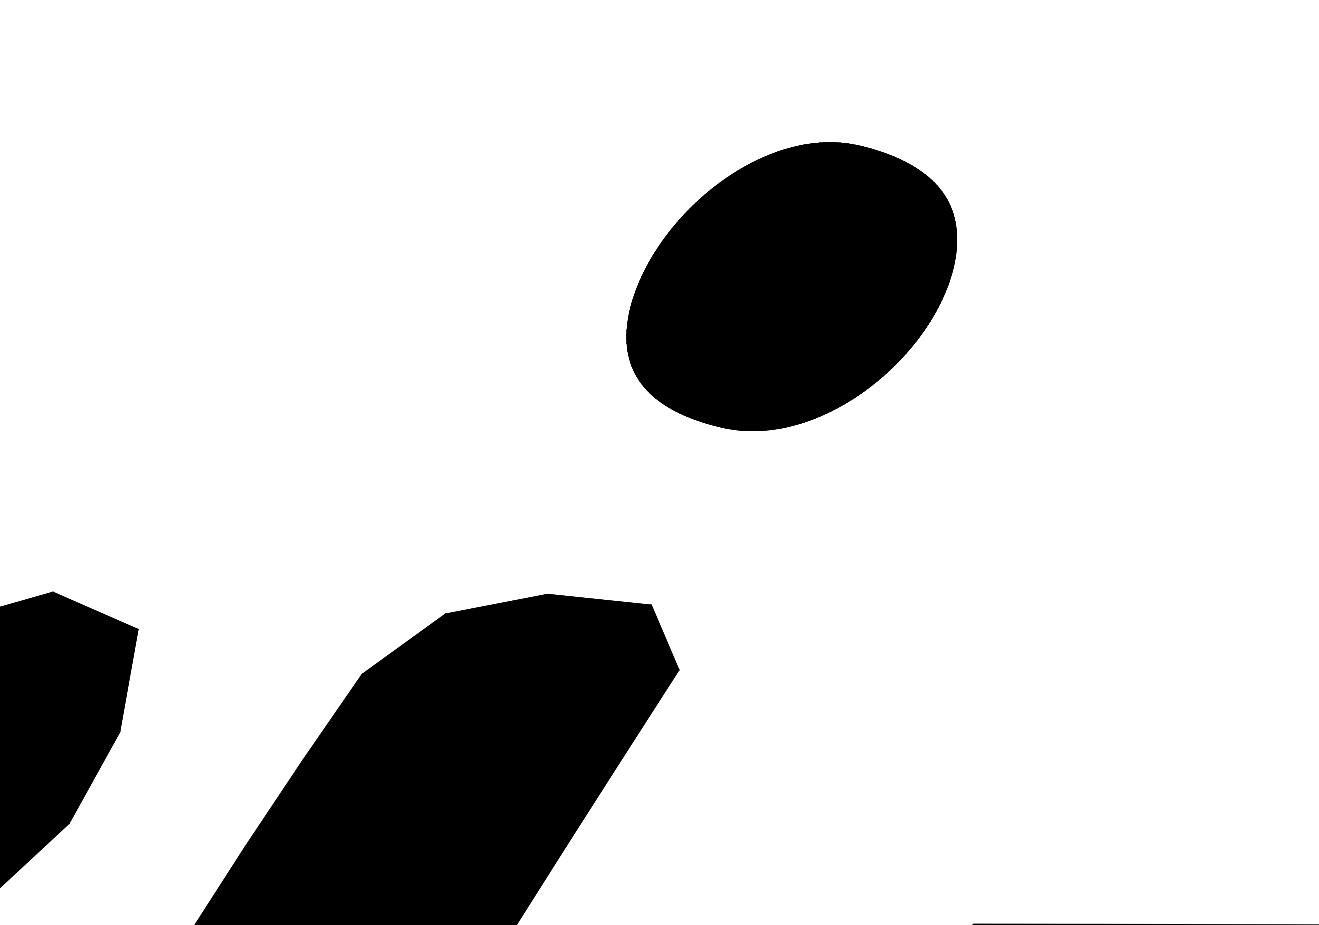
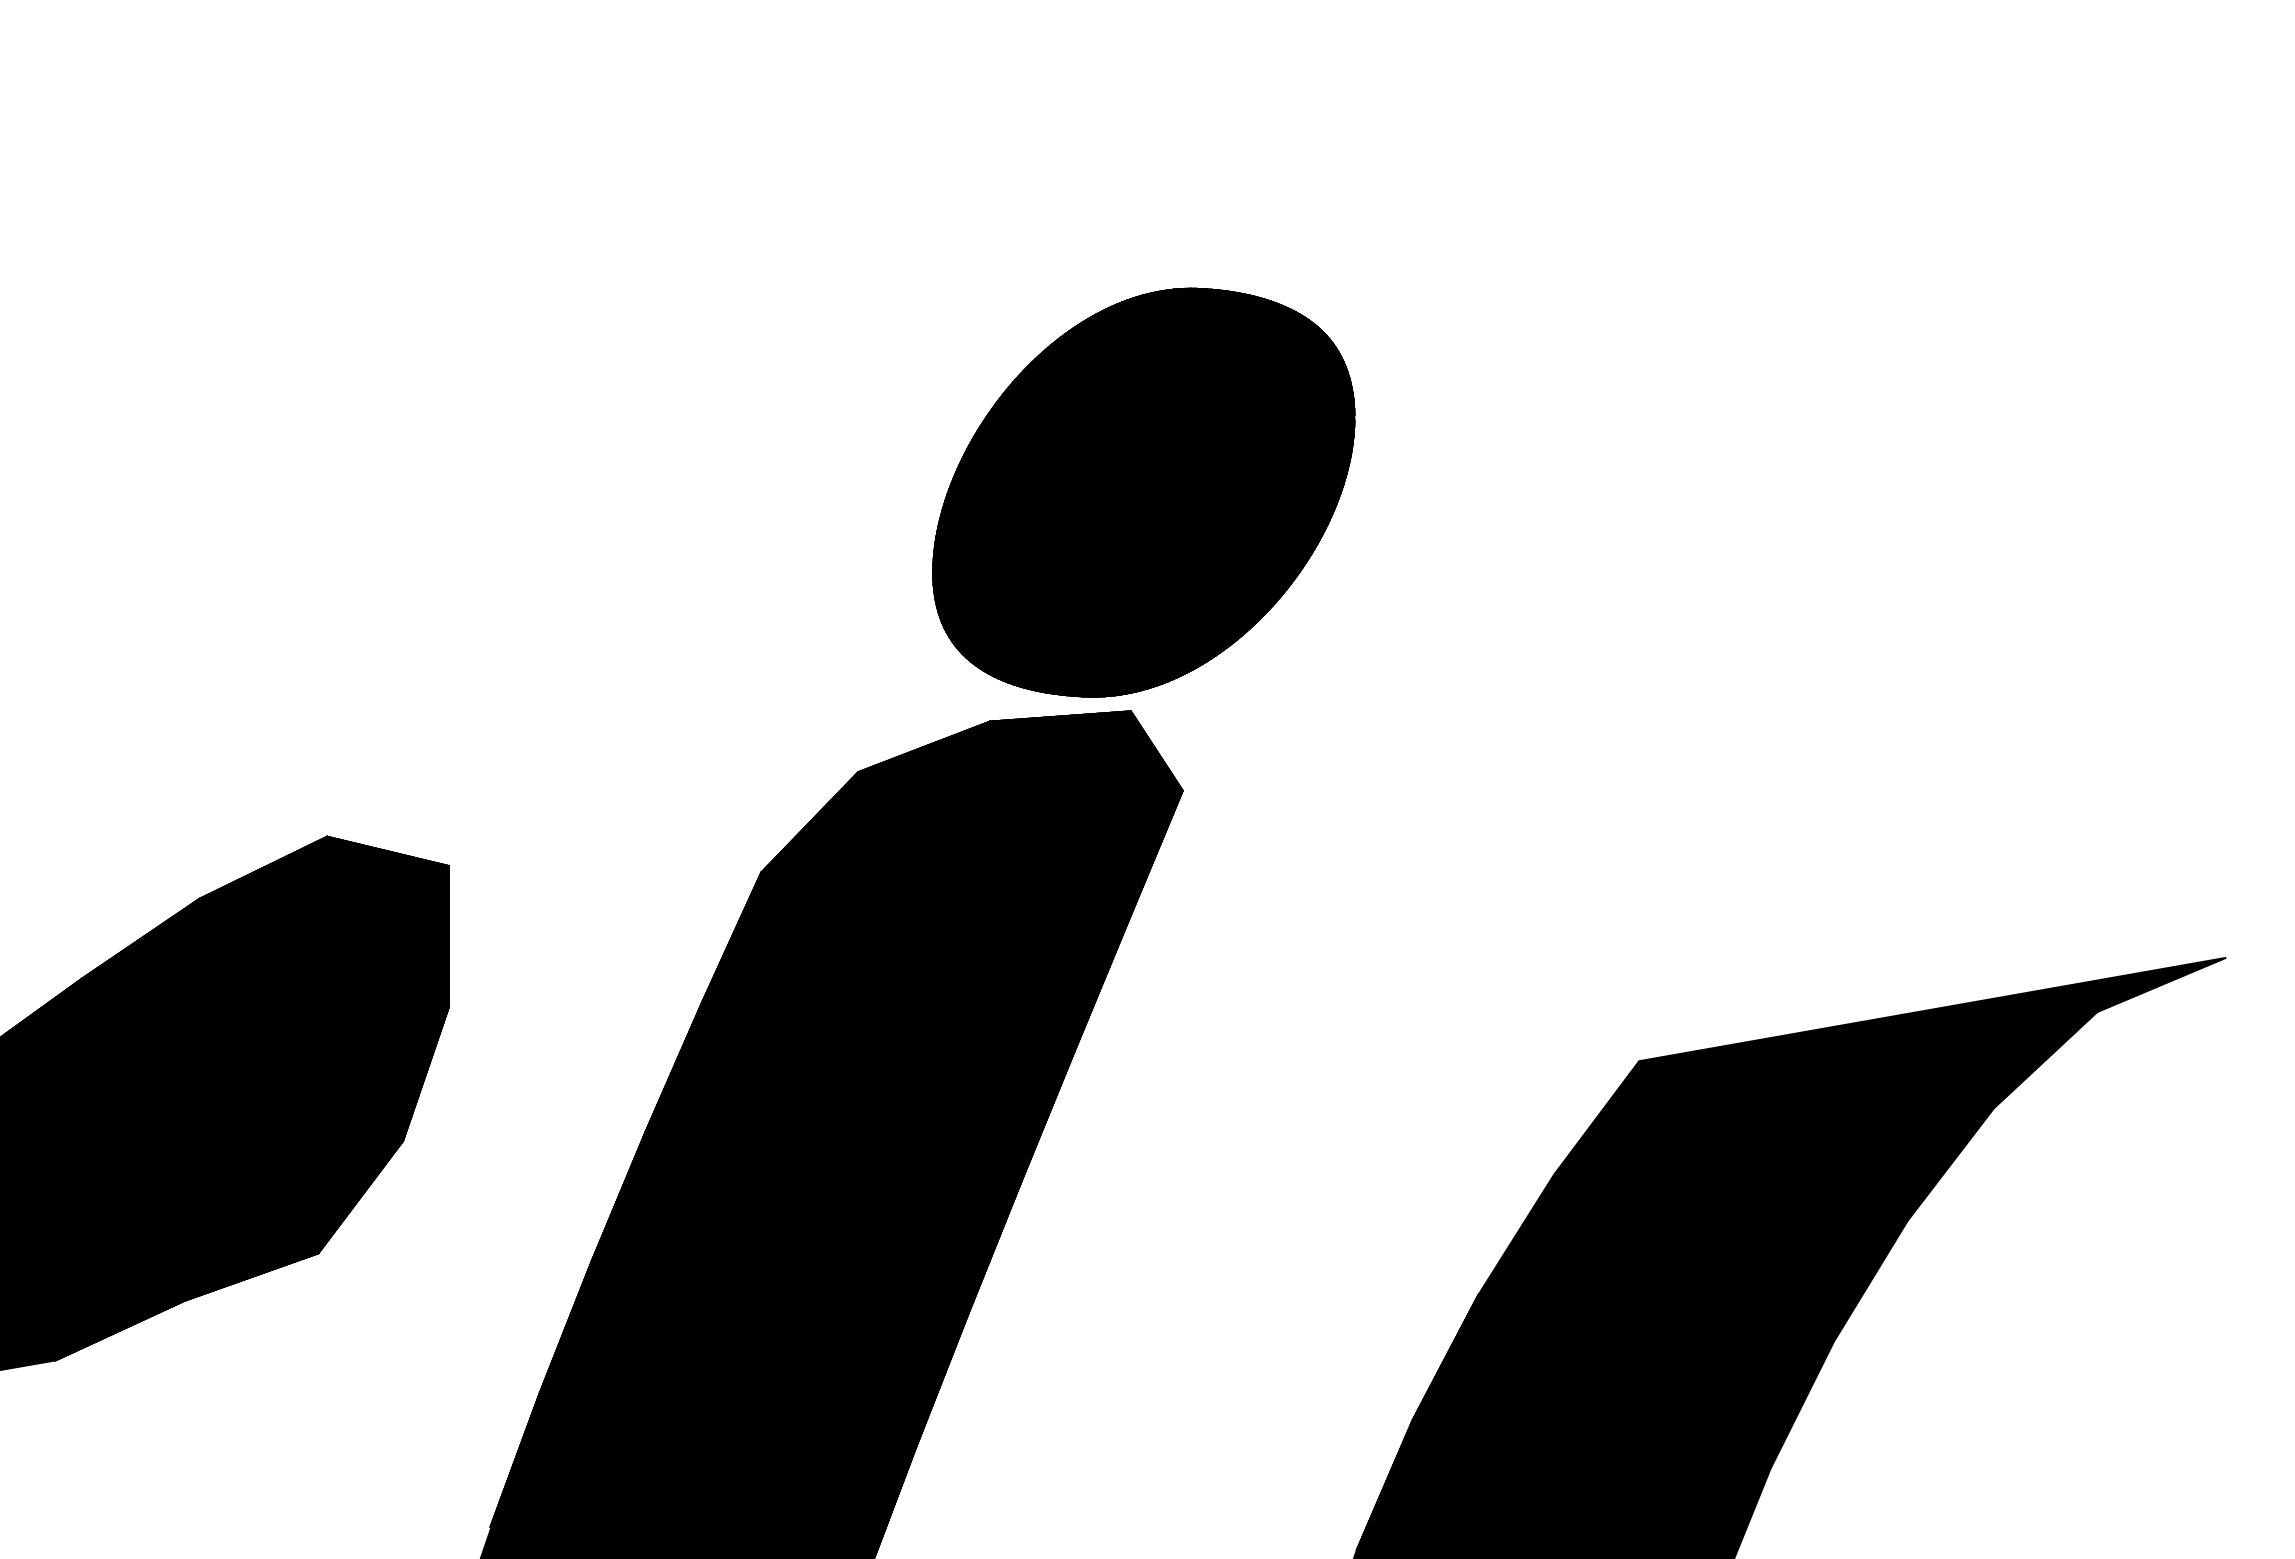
part: (791, 286) -> (1143, 492), moved

